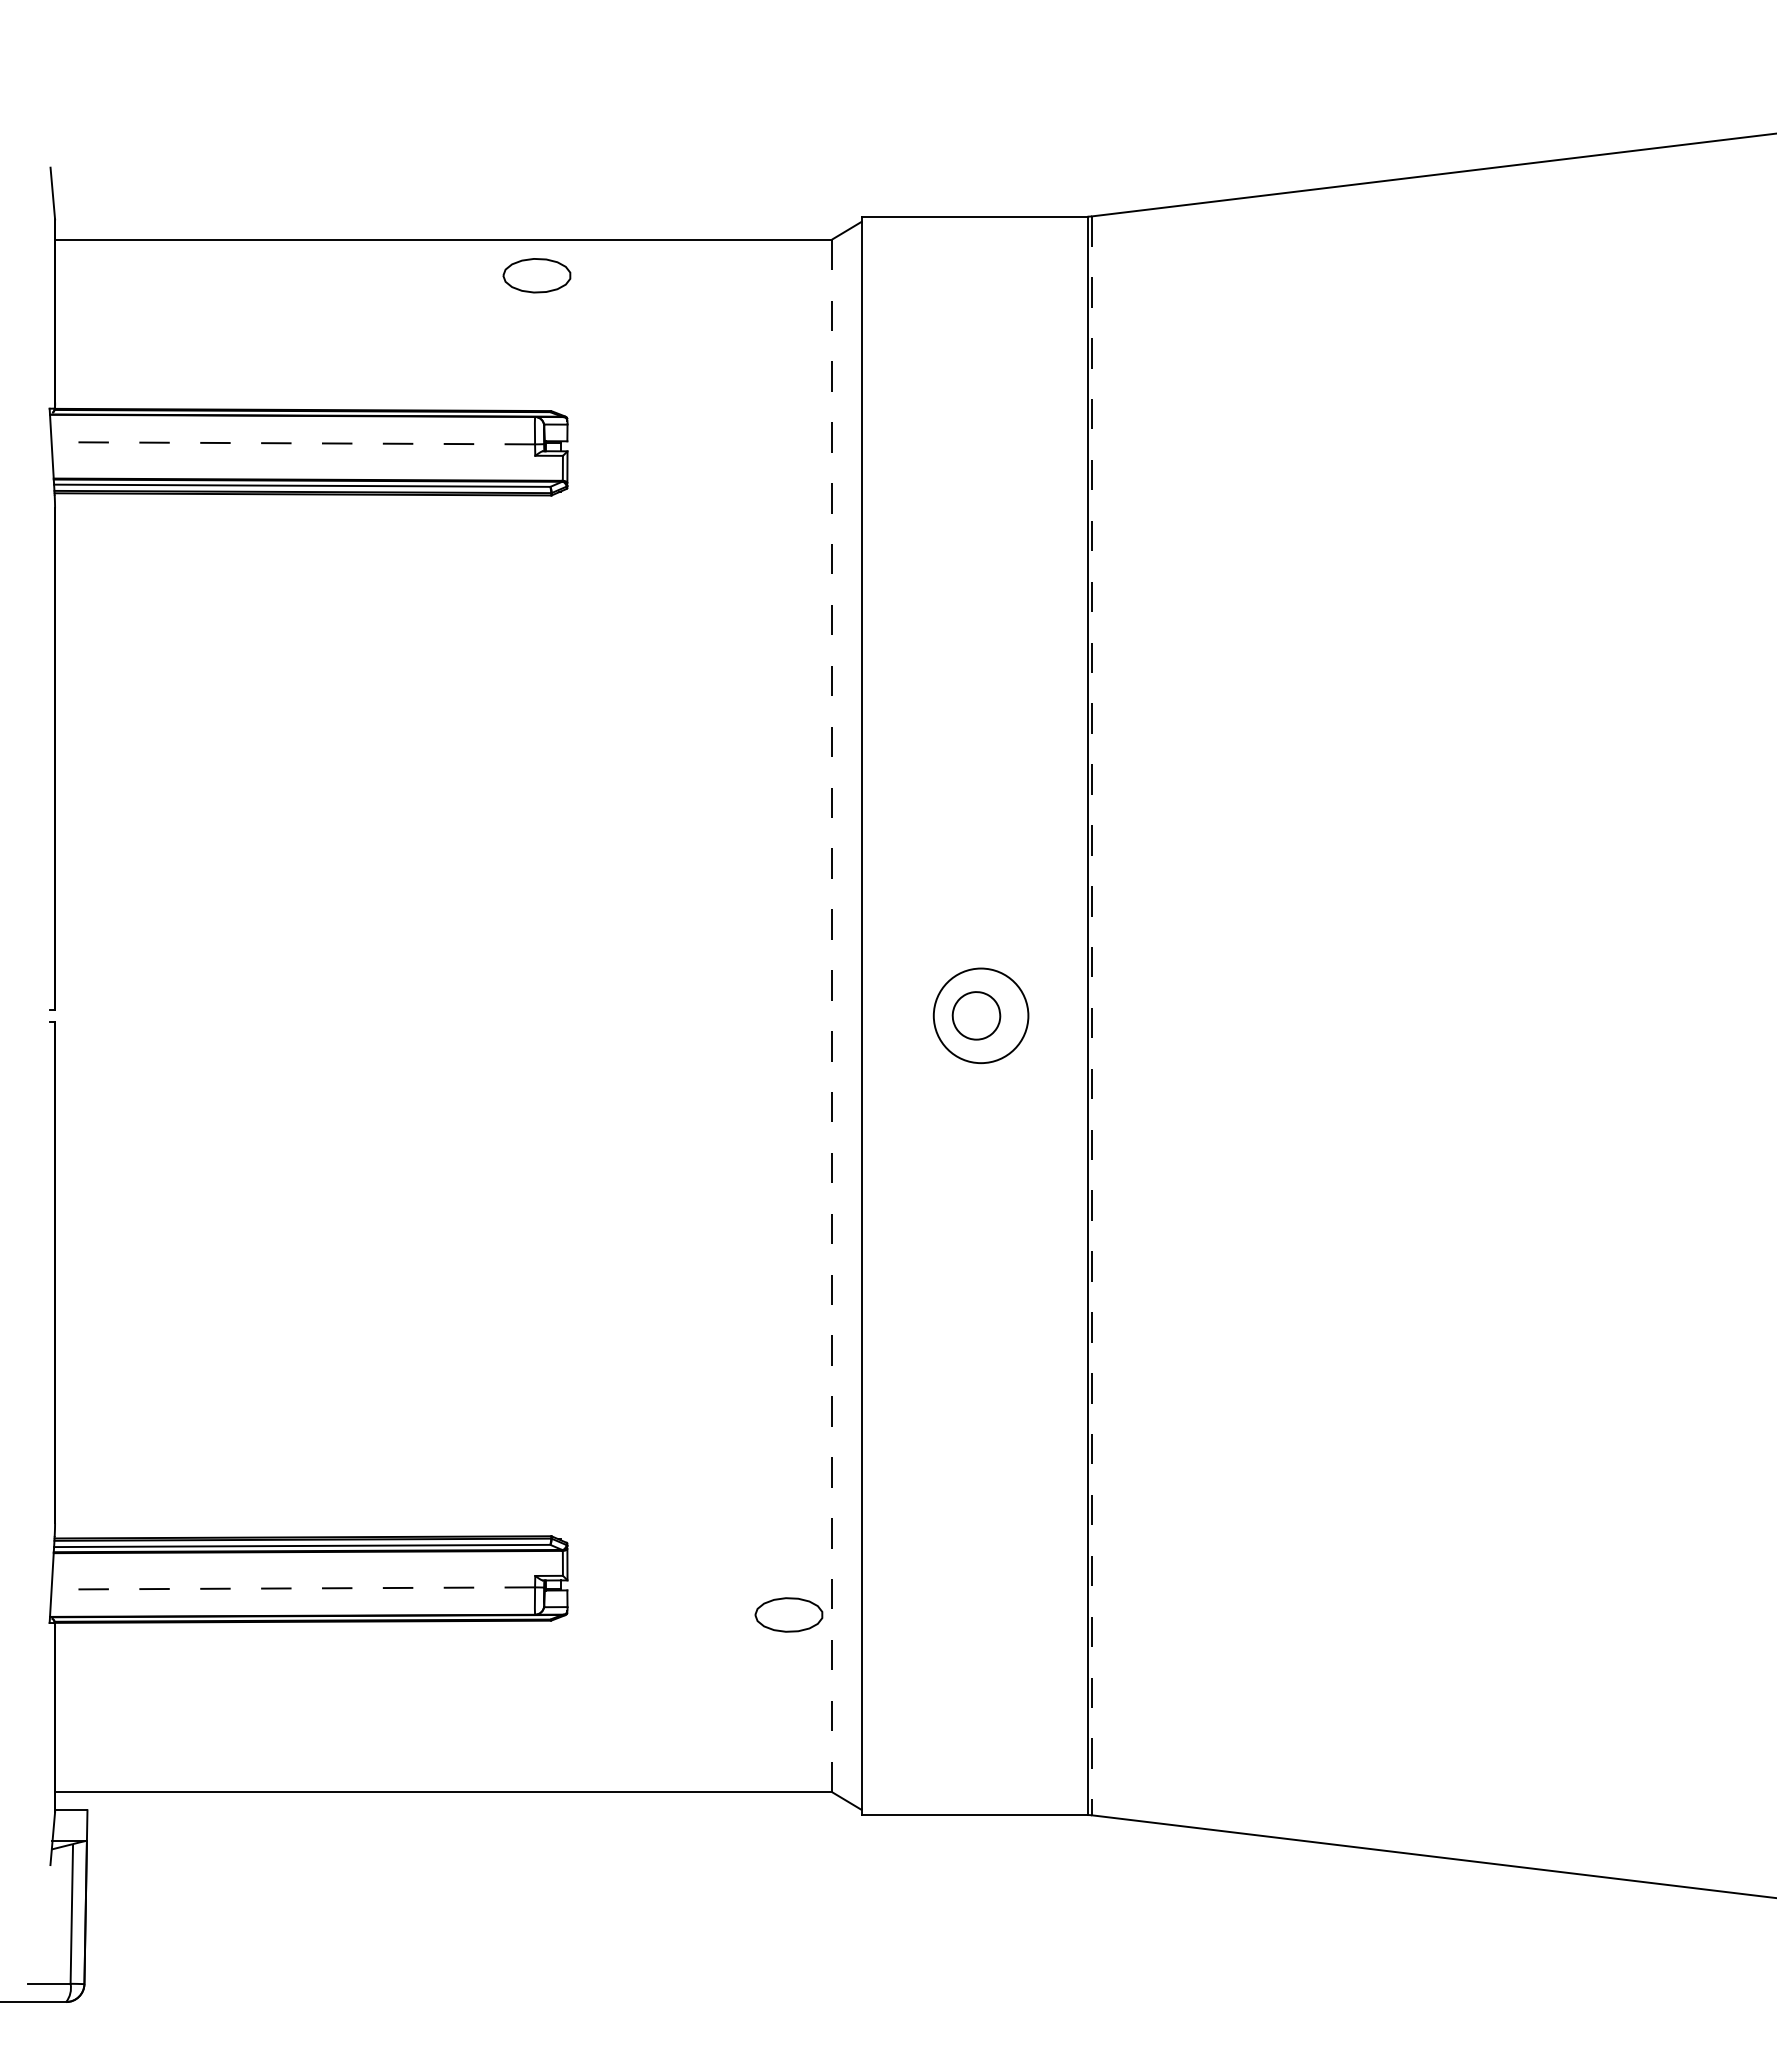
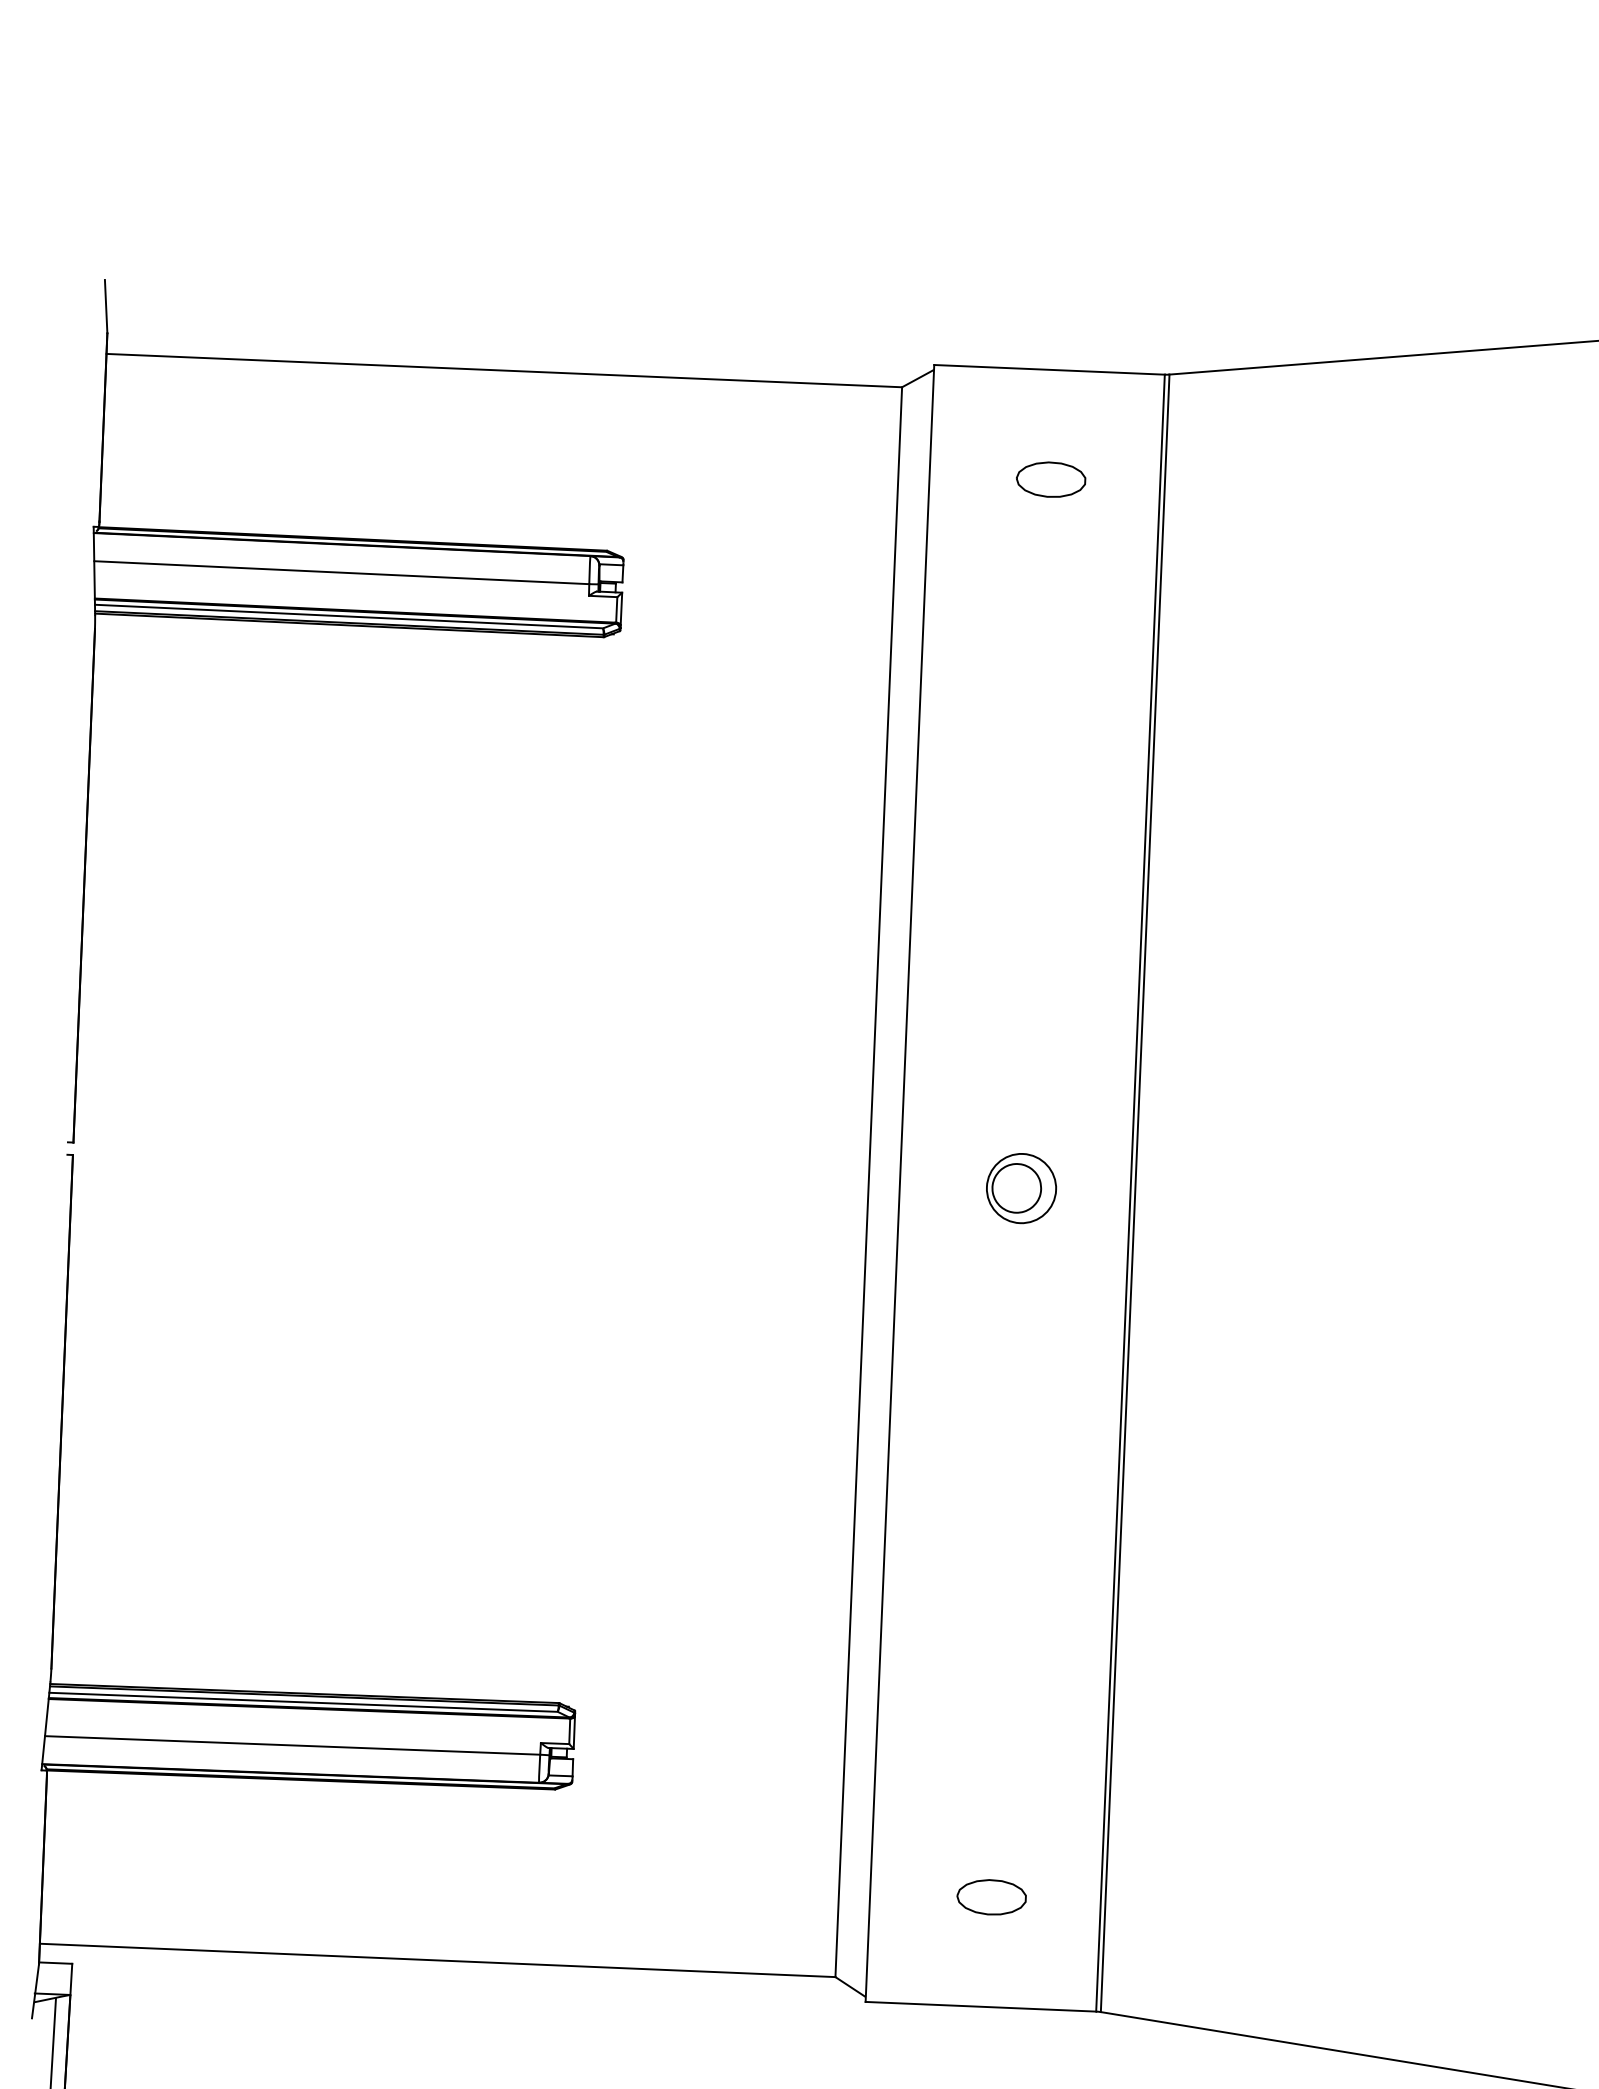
part: (536, 275) -> (1050, 479), moved
line: (293, 443) -> (341, 572), dashed -> solid
line: (831, 1015) -> (868, 1181), dashed -> solid
circle: (980, 1015) -> (1020, 1188), size x0.71
line: (1092, 1016) -> (1135, 1194), dashed -> solid
line: (293, 1588) -> (292, 1745), dashed -> solid
part: (788, 1614) -> (991, 1896), moved

